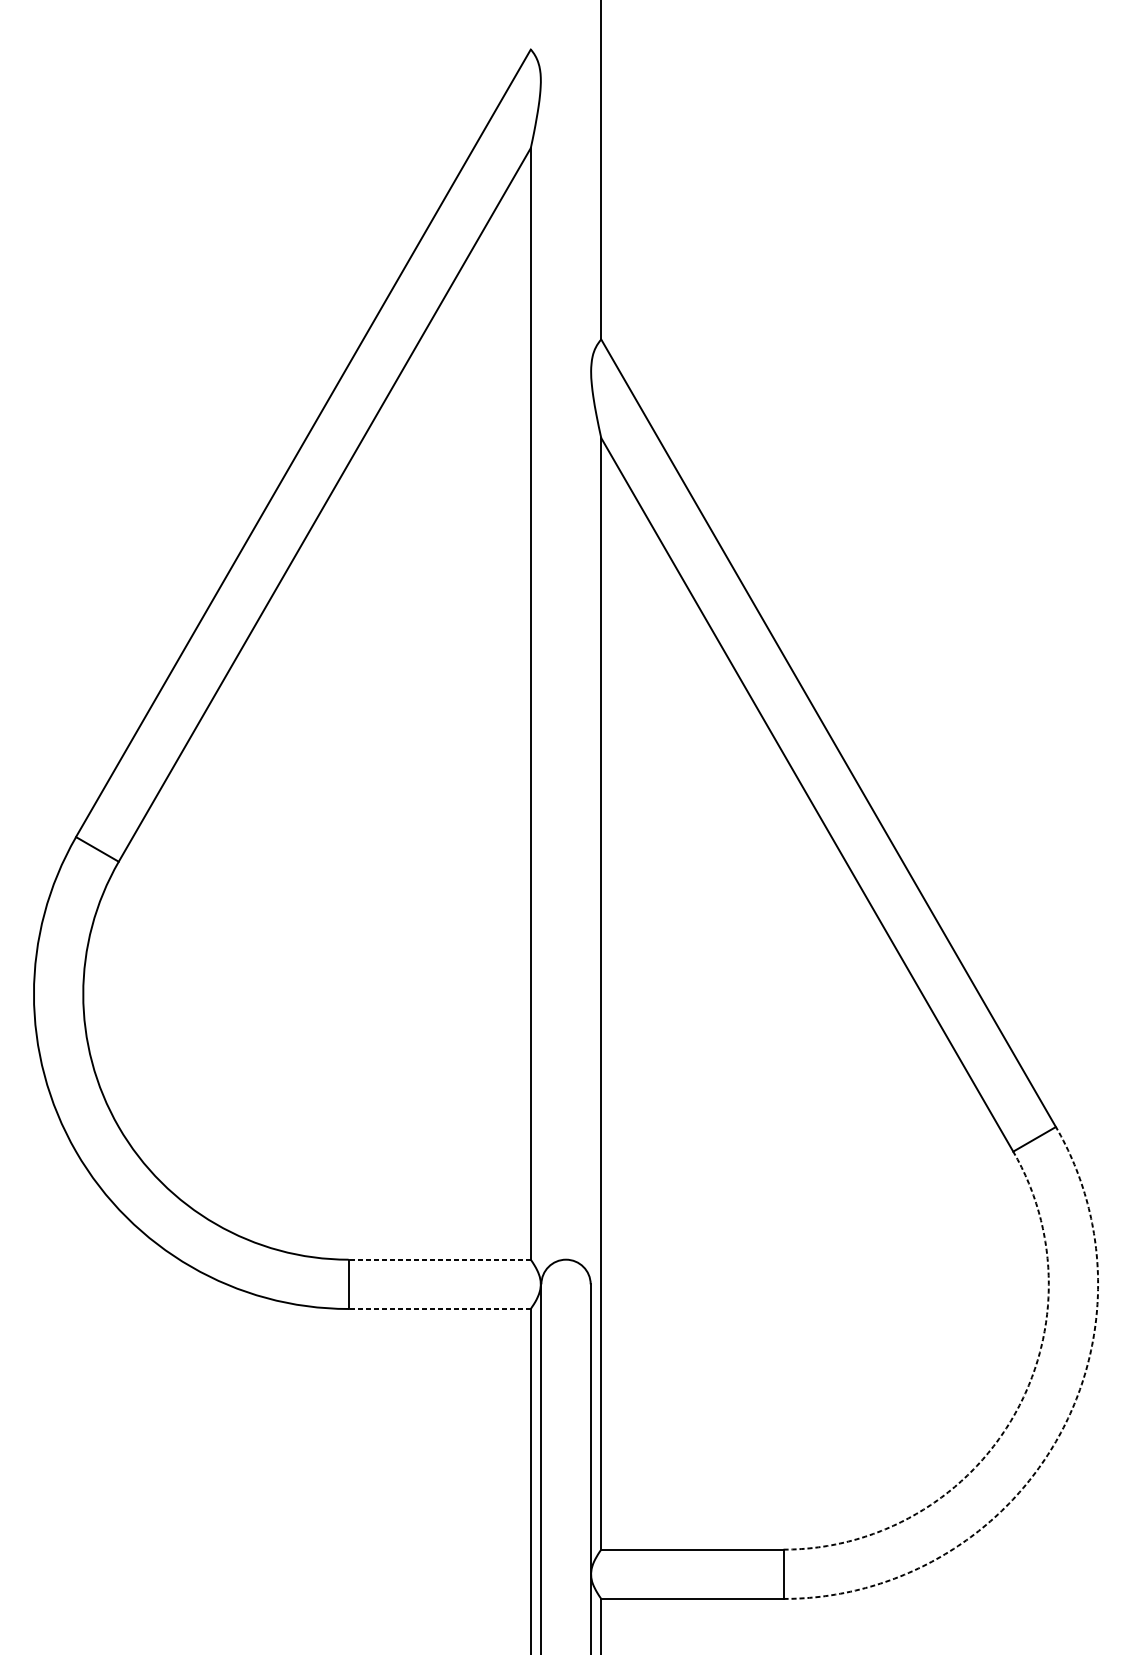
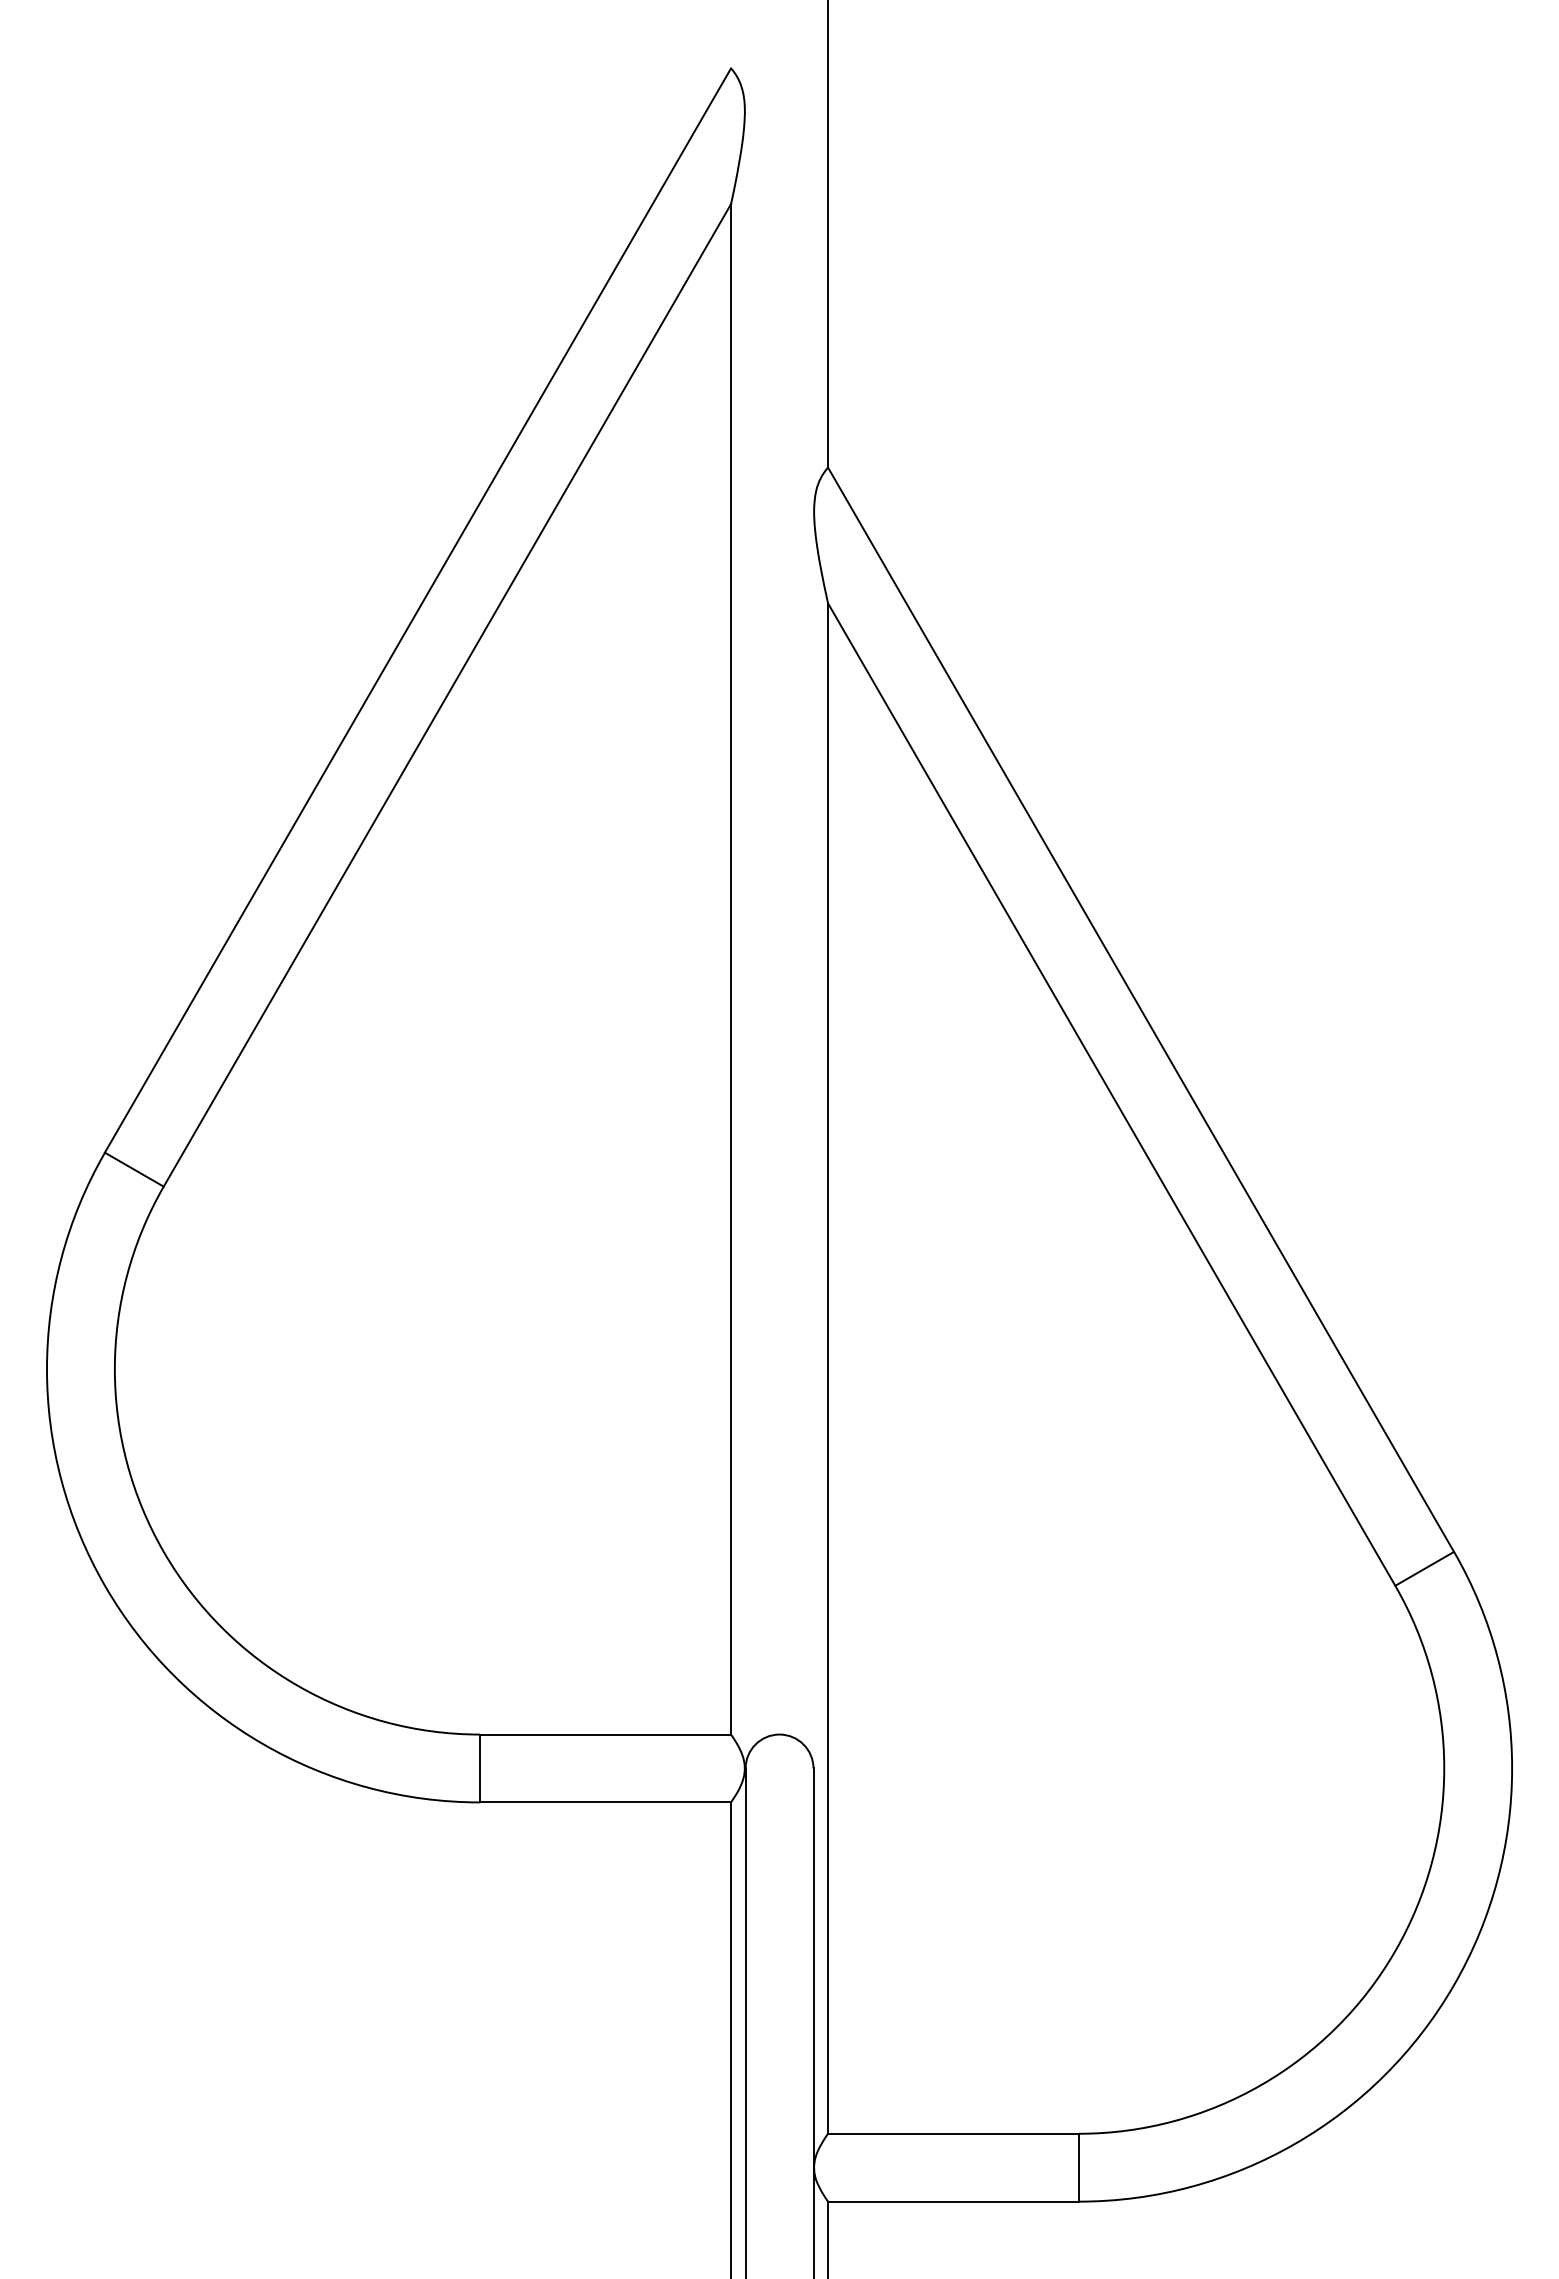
line: (439, 1259) -> (605, 1734), dashed -> solid
line: (439, 1309) -> (605, 1802), dashed -> solid
arc: (1013, 1417) -> (1395, 1951), dashed -> solid
arc: (1056, 1441) -> (1454, 1985), dashed -> solid

